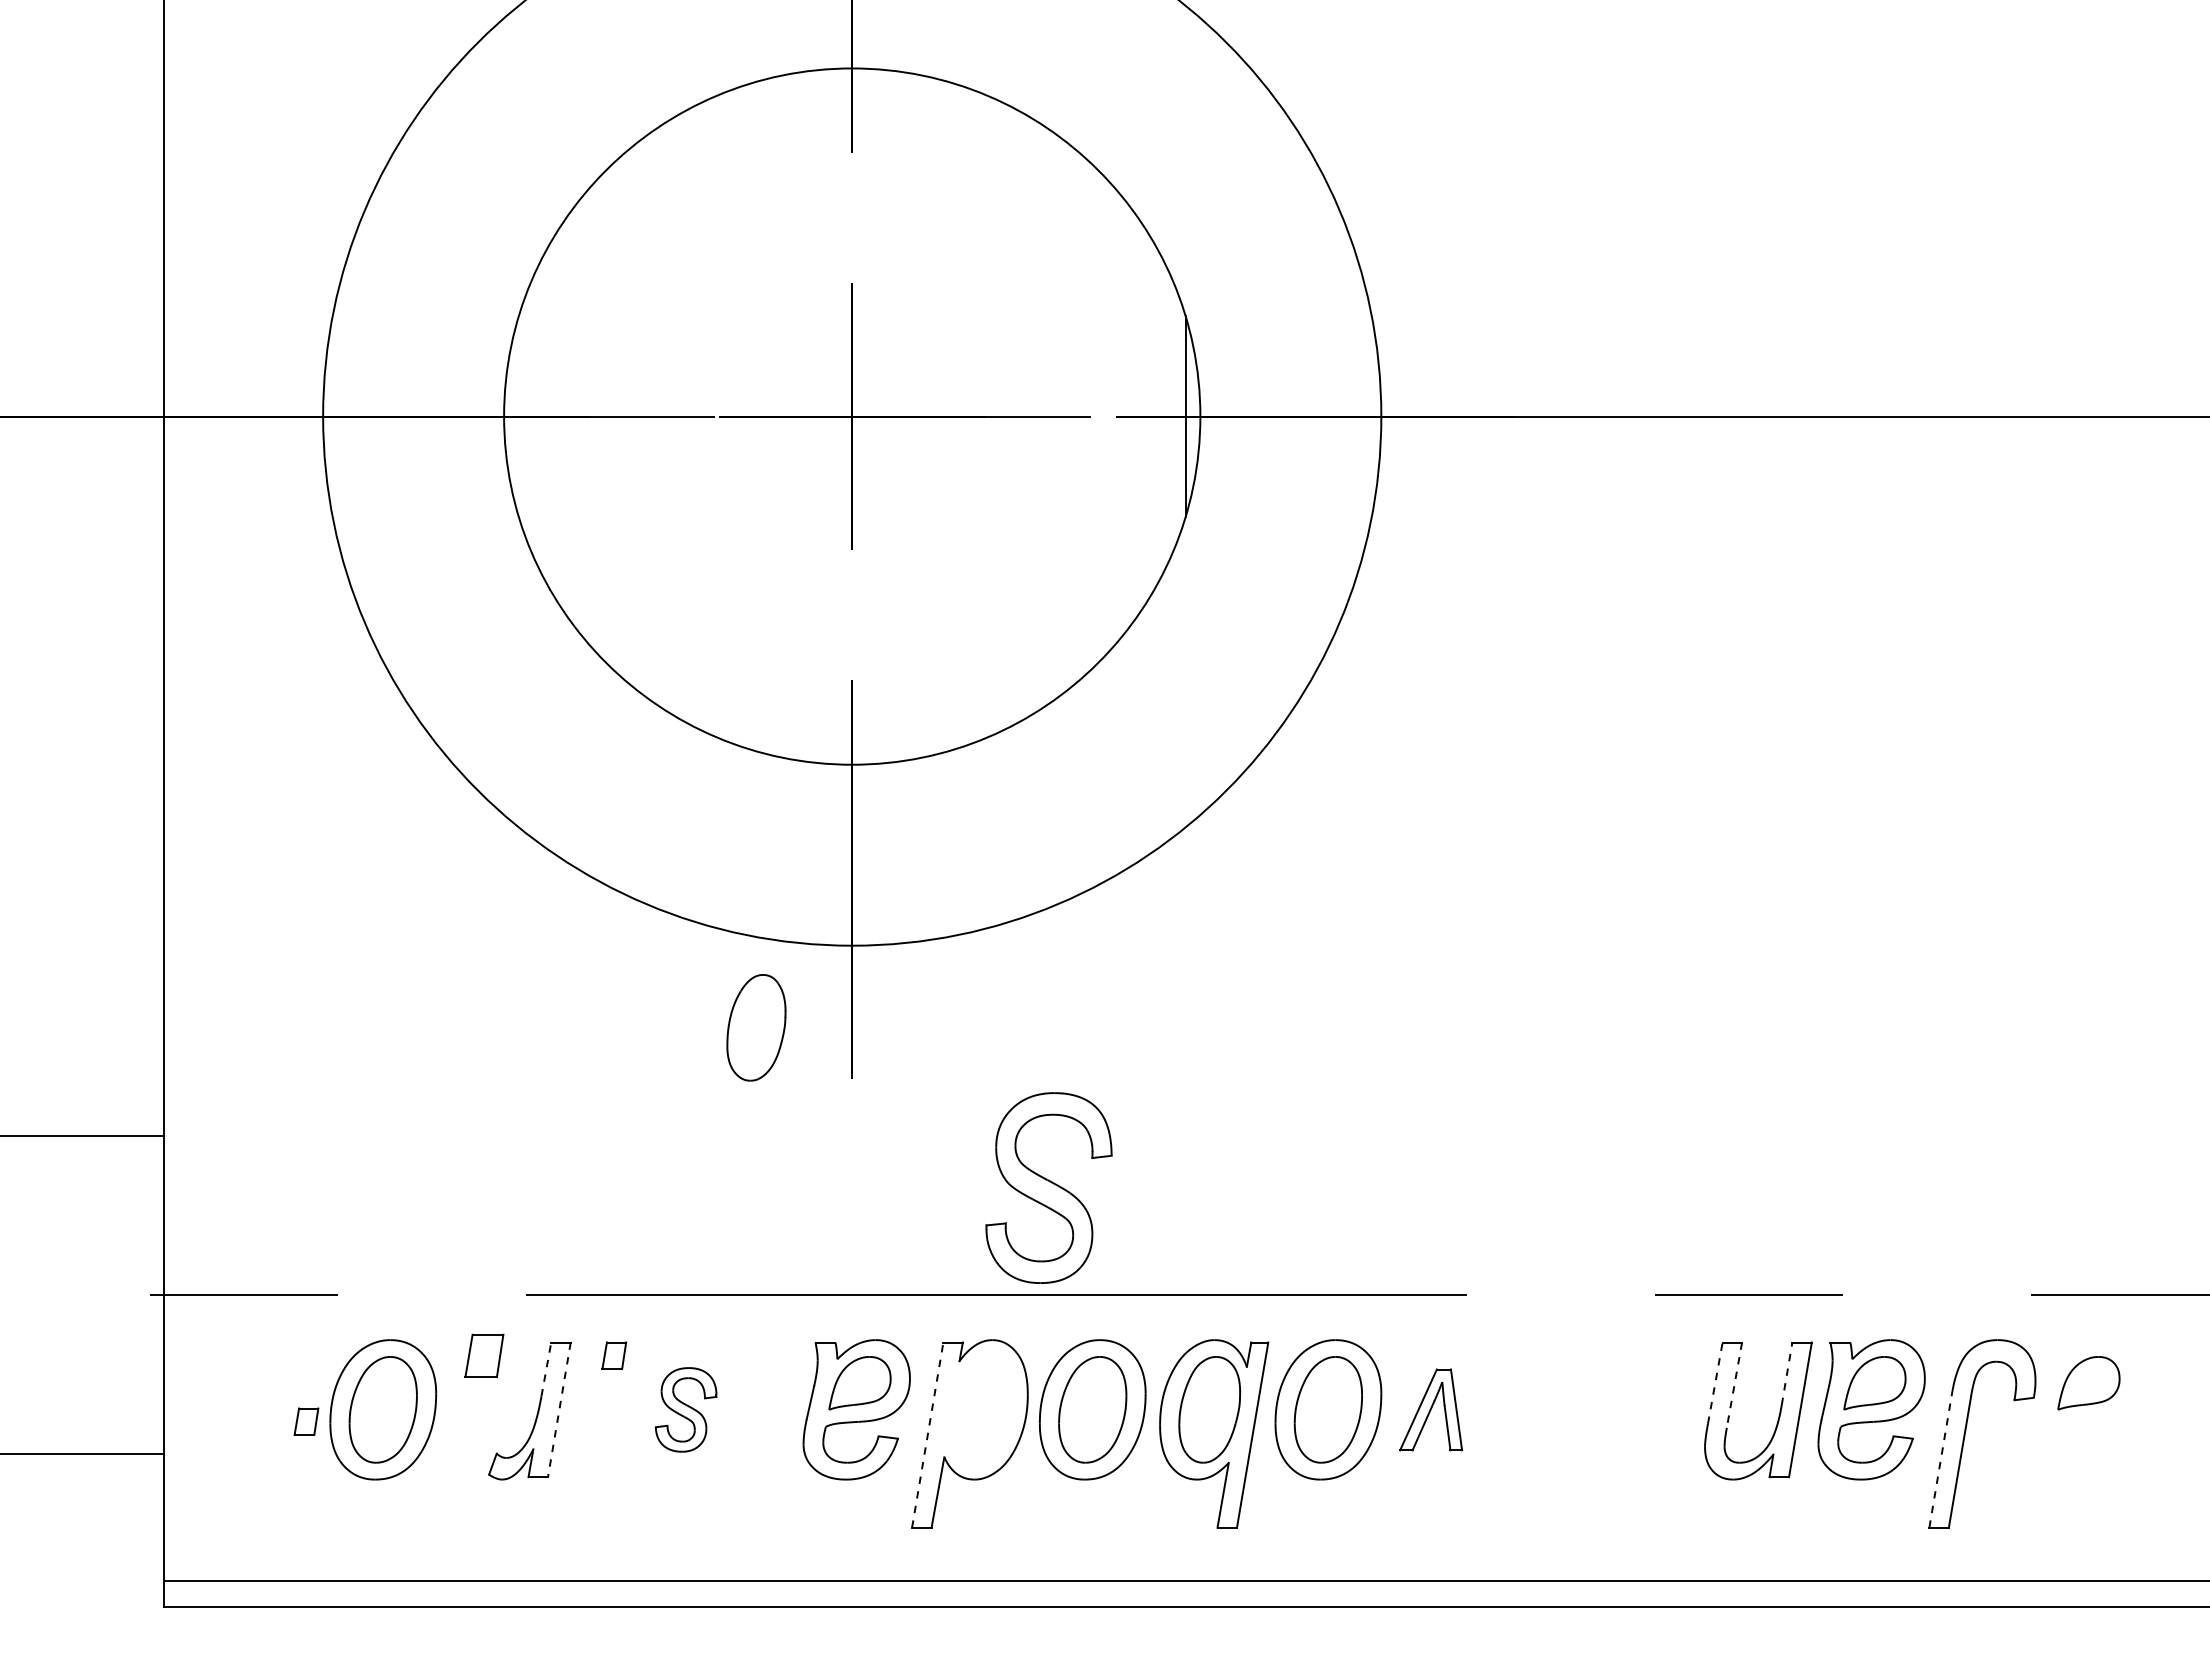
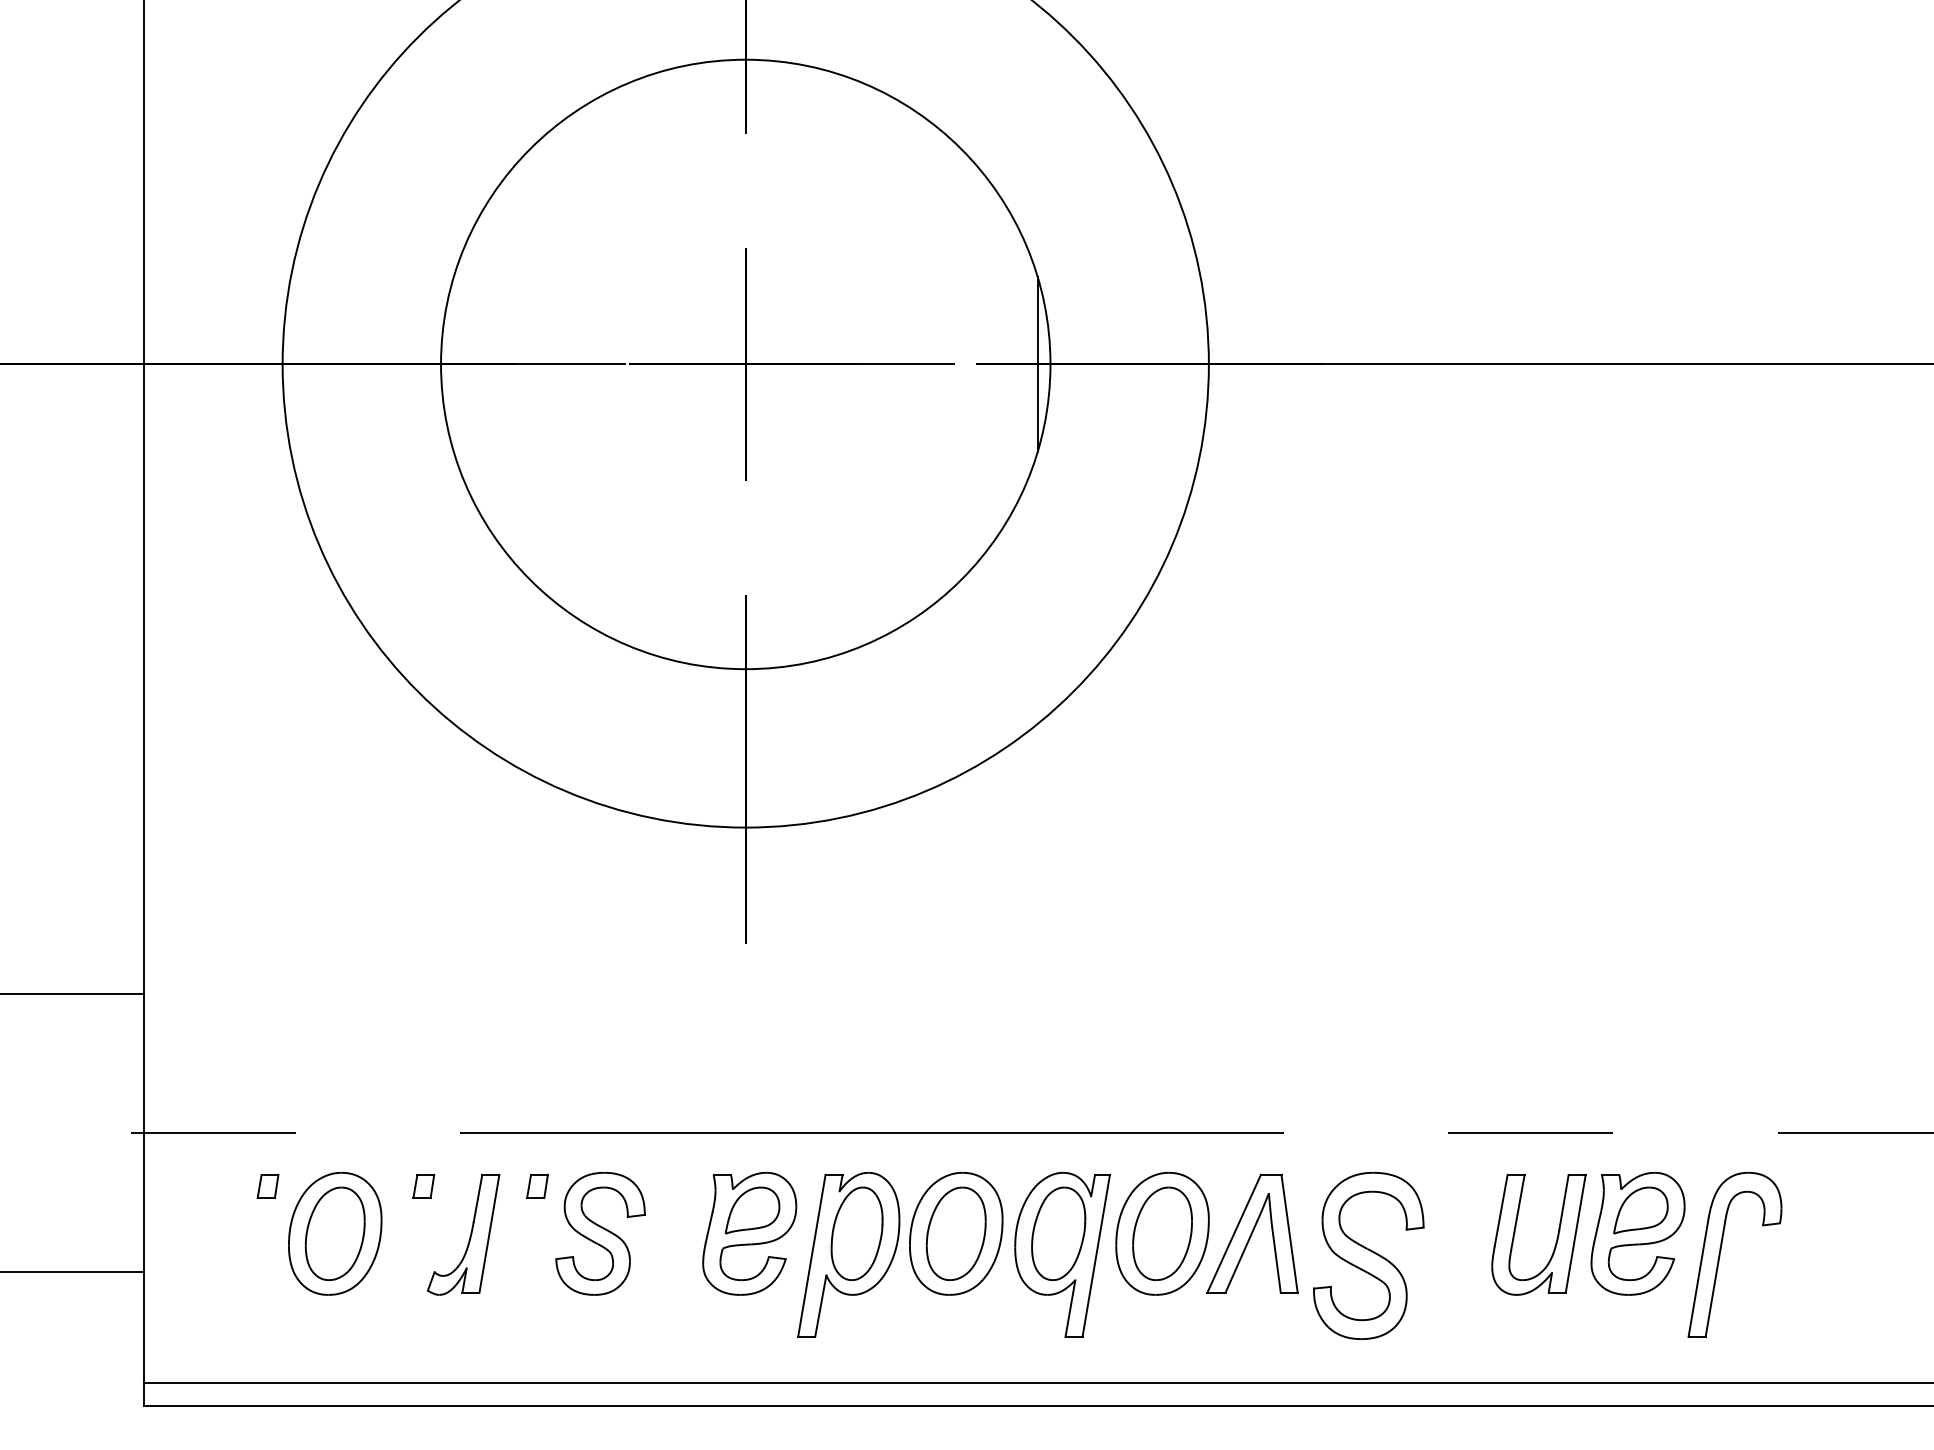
part: (756, 1027) -> (857, 1233), moved
part: (1048, 1187) -> (1368, 1255), moved
part: (484, 1355) -> (423, 1186), size x0.62
line: (546, 1368) -> (478, 1197), dashed -> solid
line: (1787, 1373) -> (1564, 1202), dashed -> solid
line: (1715, 1382) -> (1501, 1209), dashed -> solid
part: (2088, 1383) -> (1827, 1210), removed
line: (1734, 1385) -> (1518, 1212), dashed -> solid
part: (685, 1409) -> (599, 1233), size x1.67
part: (1430, 1409) -> (1251, 1233), size x1.67
line: (559, 1410) -> (489, 1234), dashed -> solid
part: (306, 1421) -> (268, 1186), moved
line: (927, 1435) -> (811, 1256), dashed -> solid
line: (1940, 1459) -> (1698, 1277), dashed -> solid

